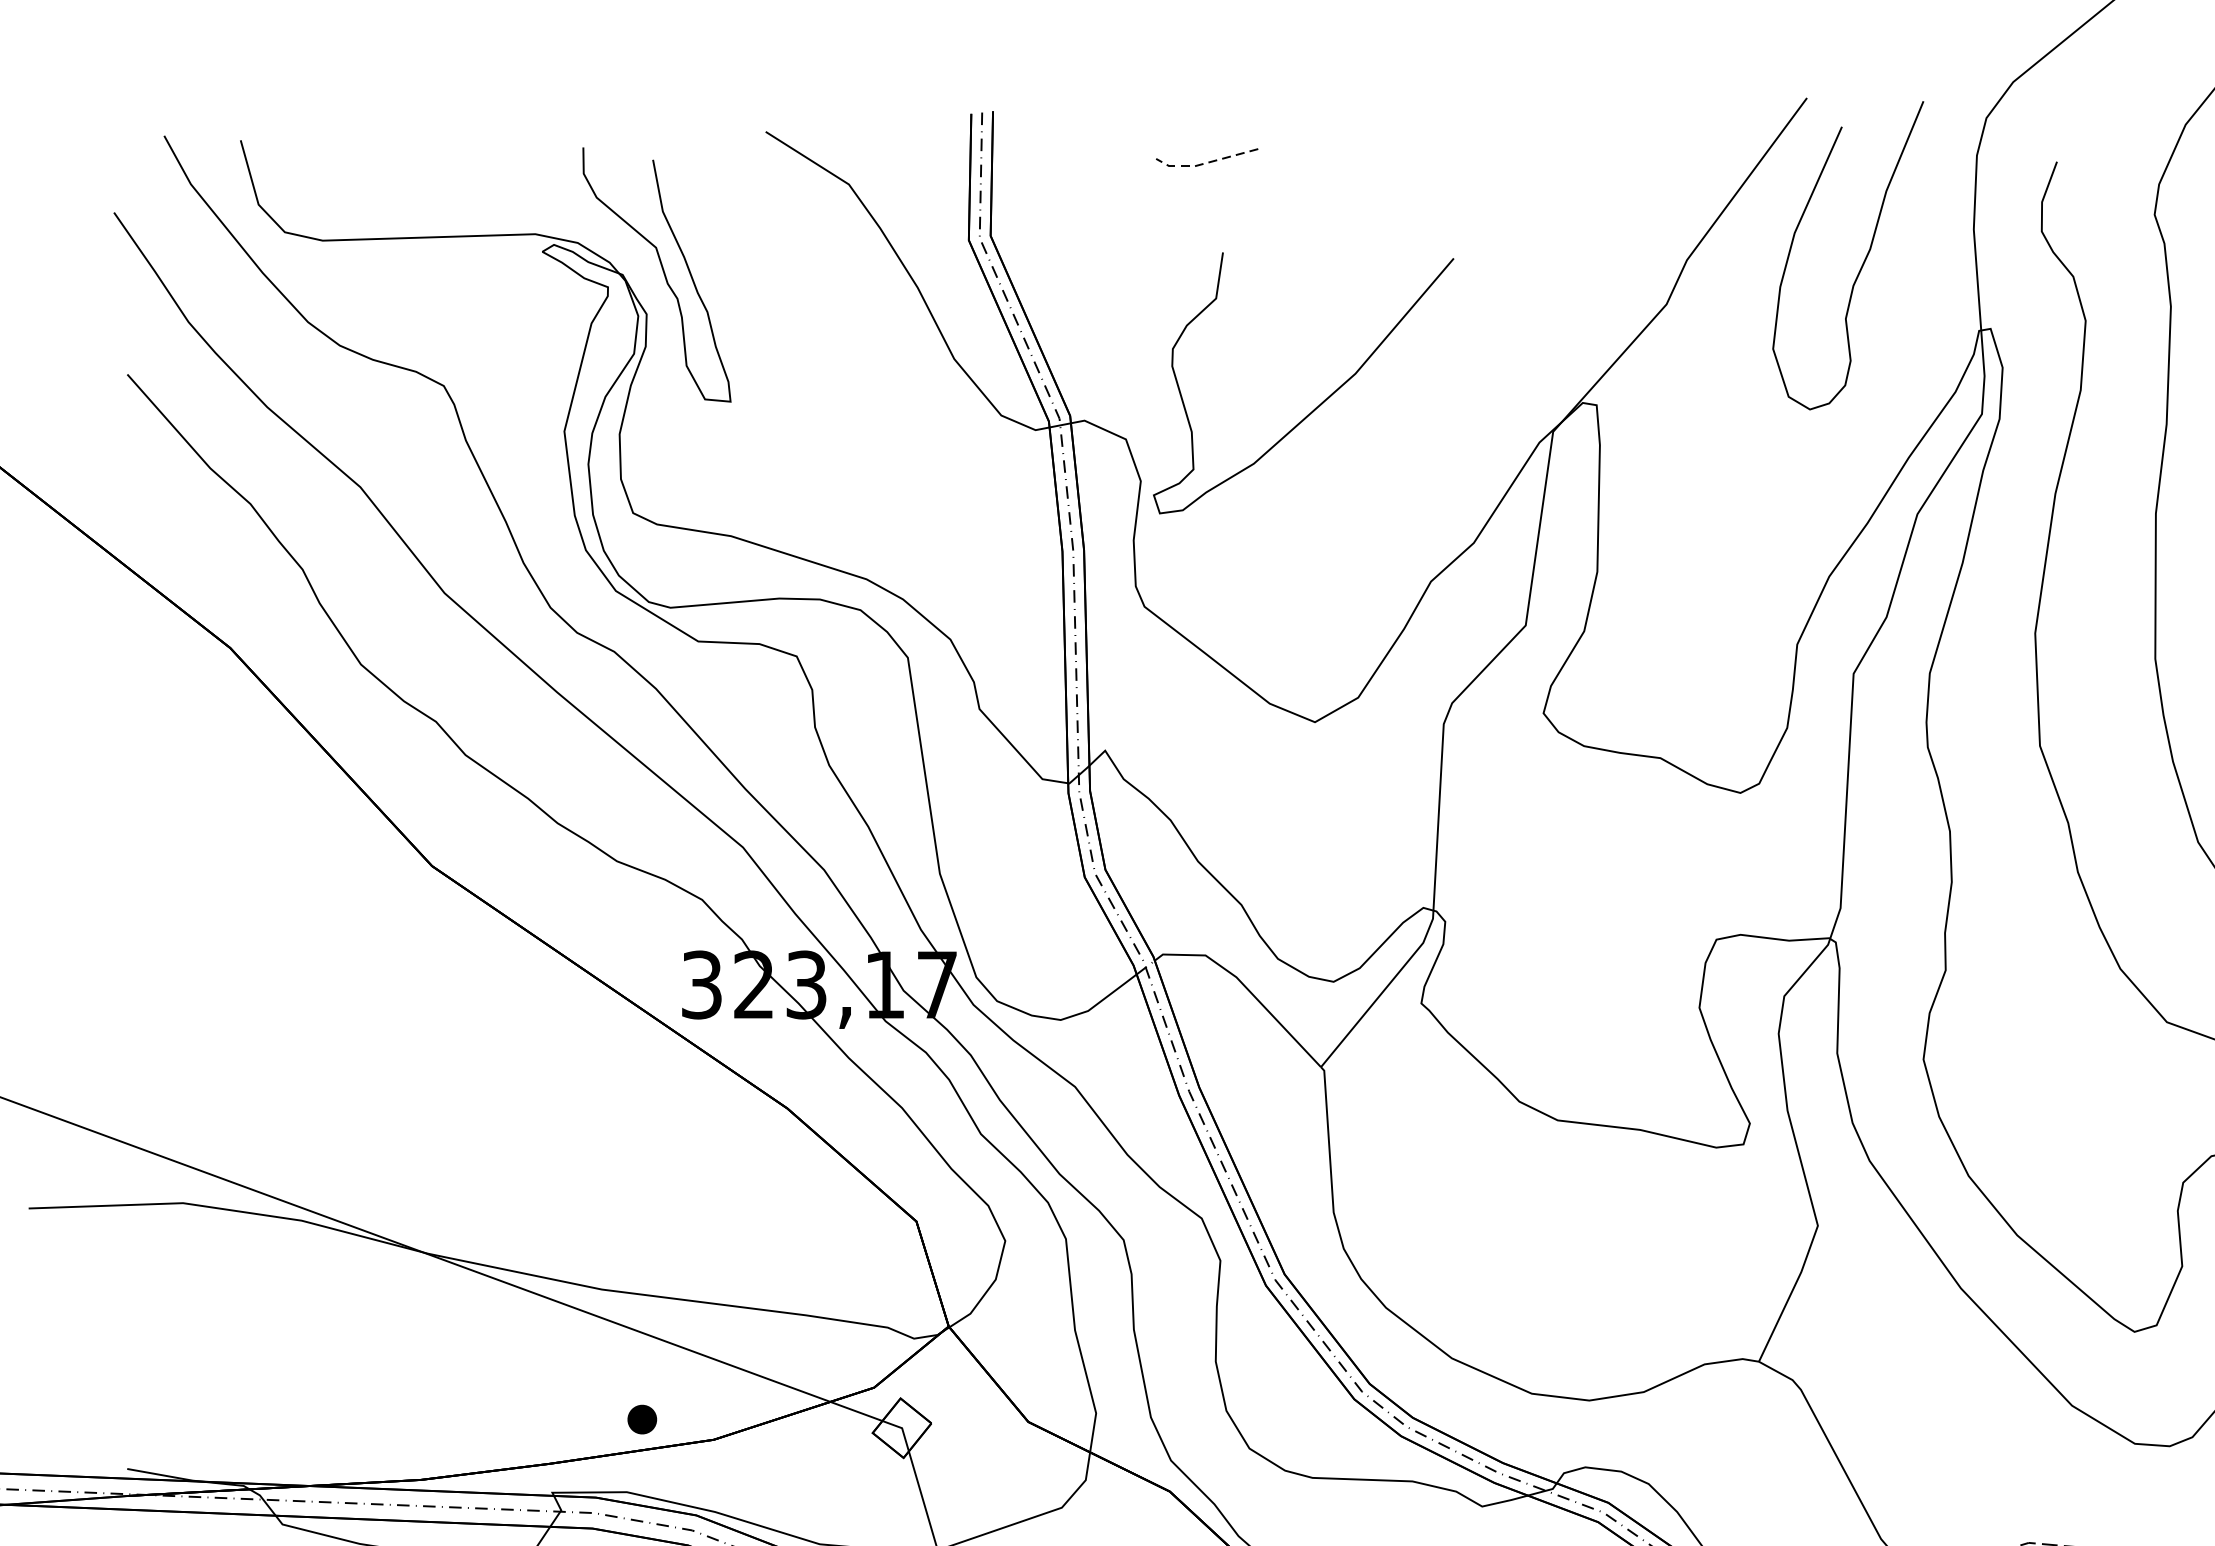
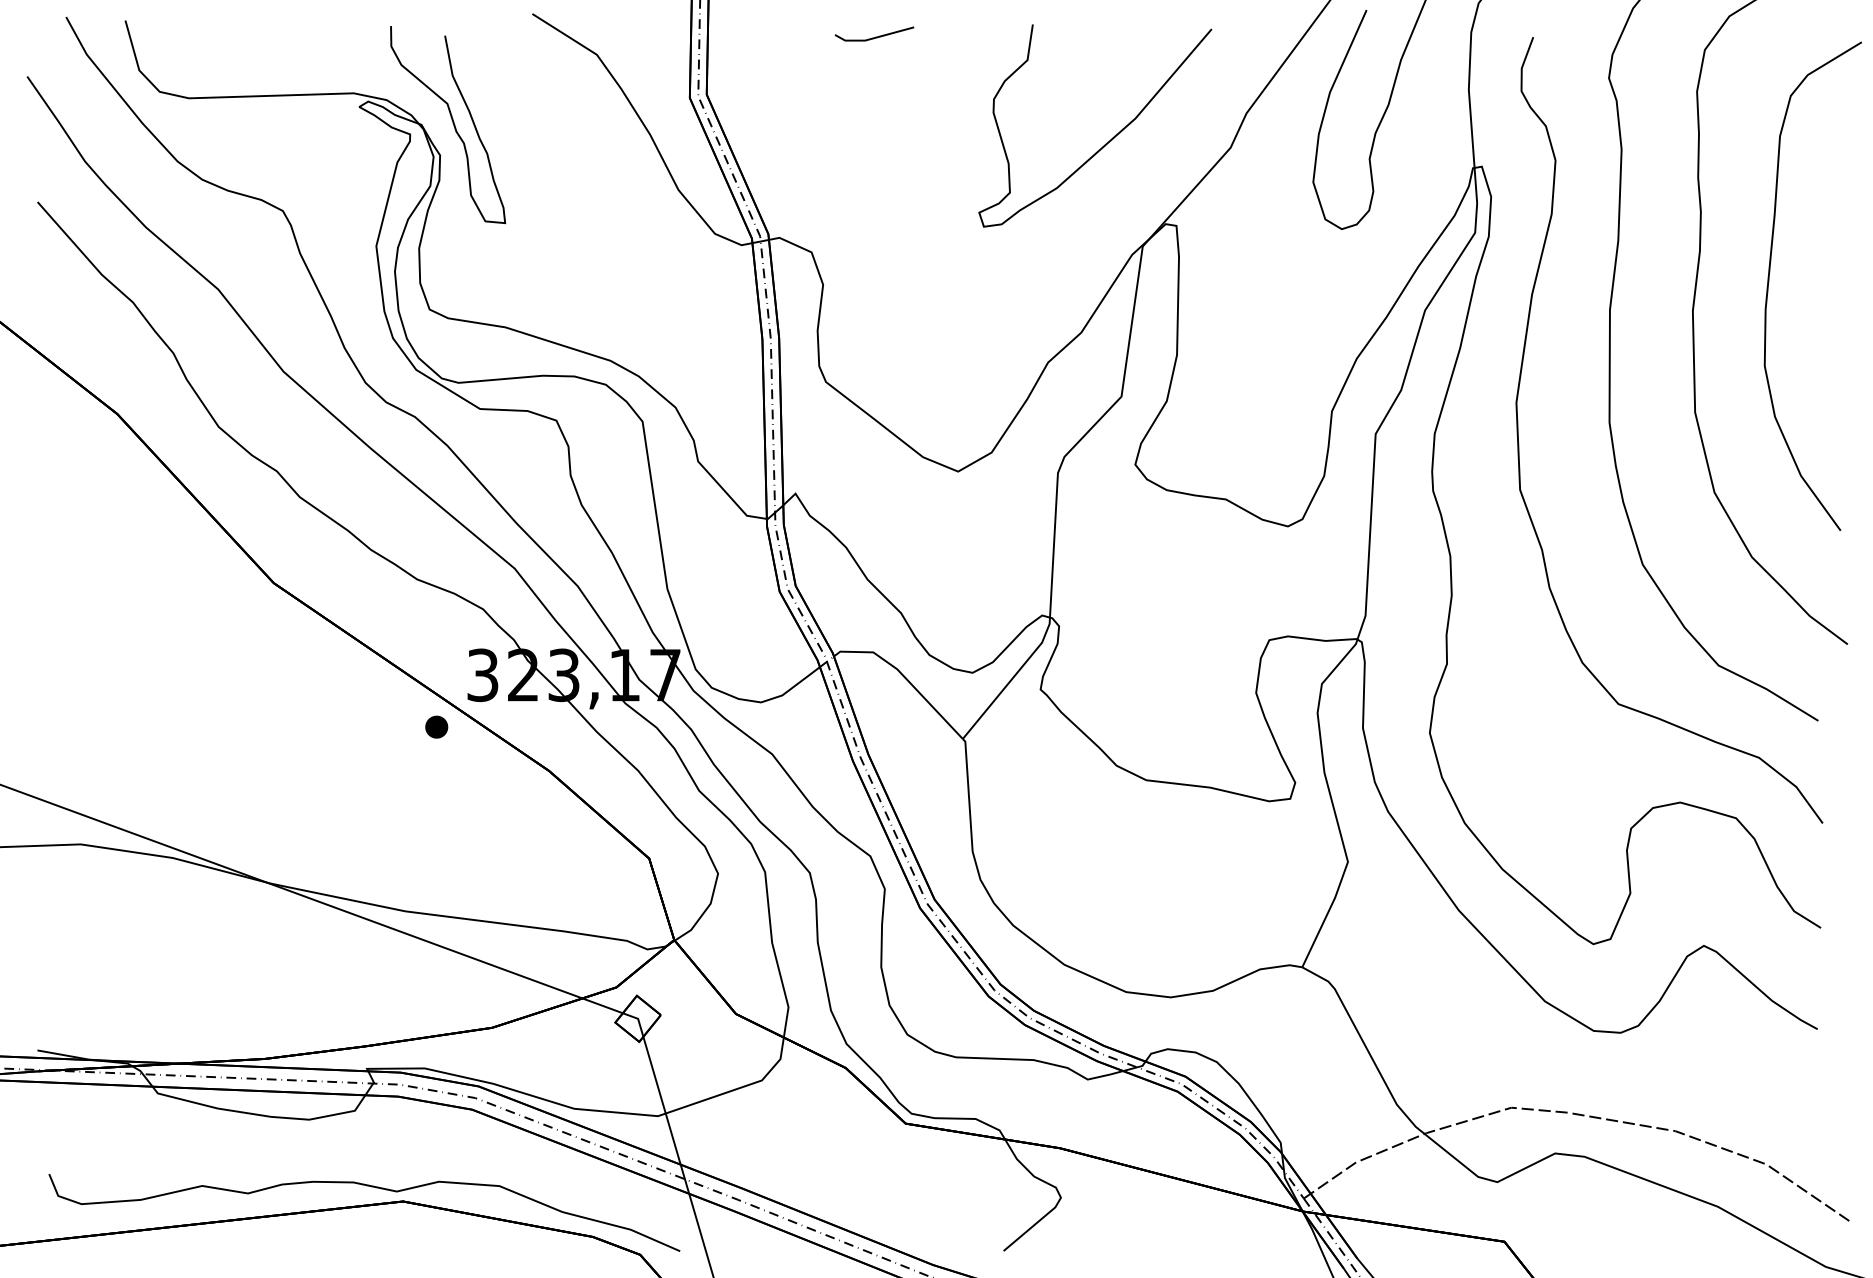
line: (1204, 163) -> (872, 38), dashed -> solid
curve: (1318, 404) -> (1106, 142), moved
part: (642, 1418) -> (436, 726), moved

